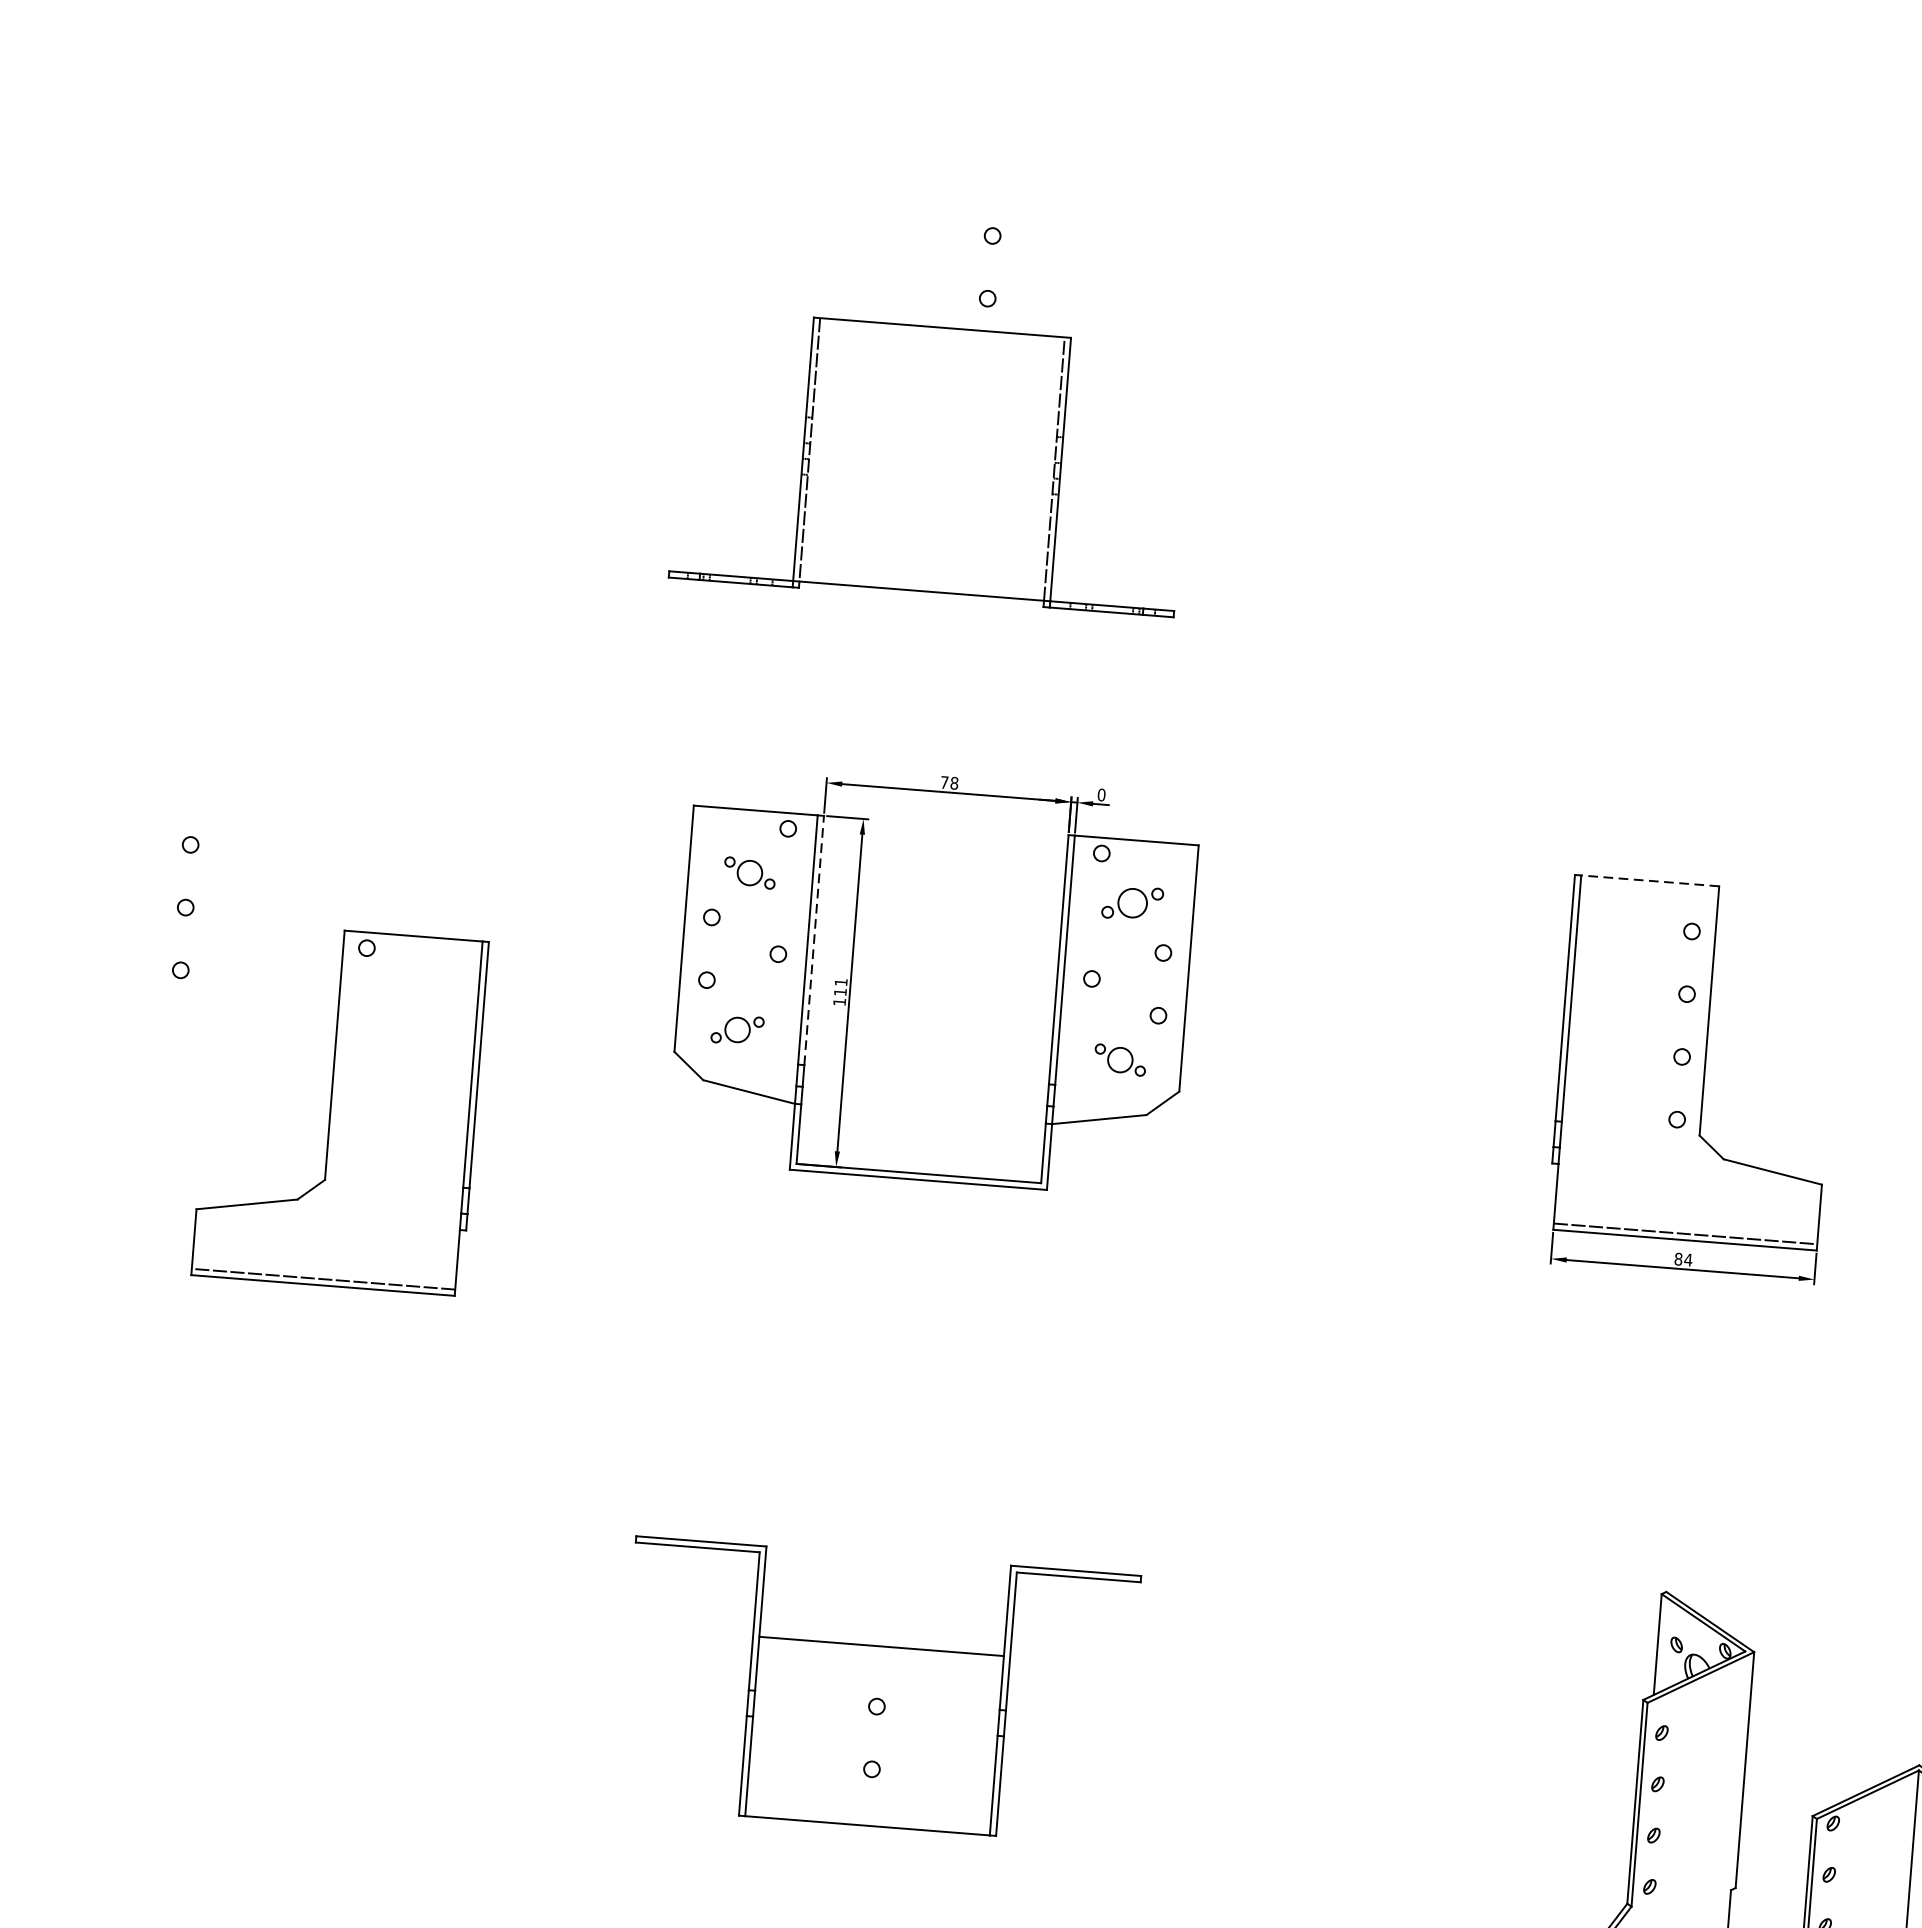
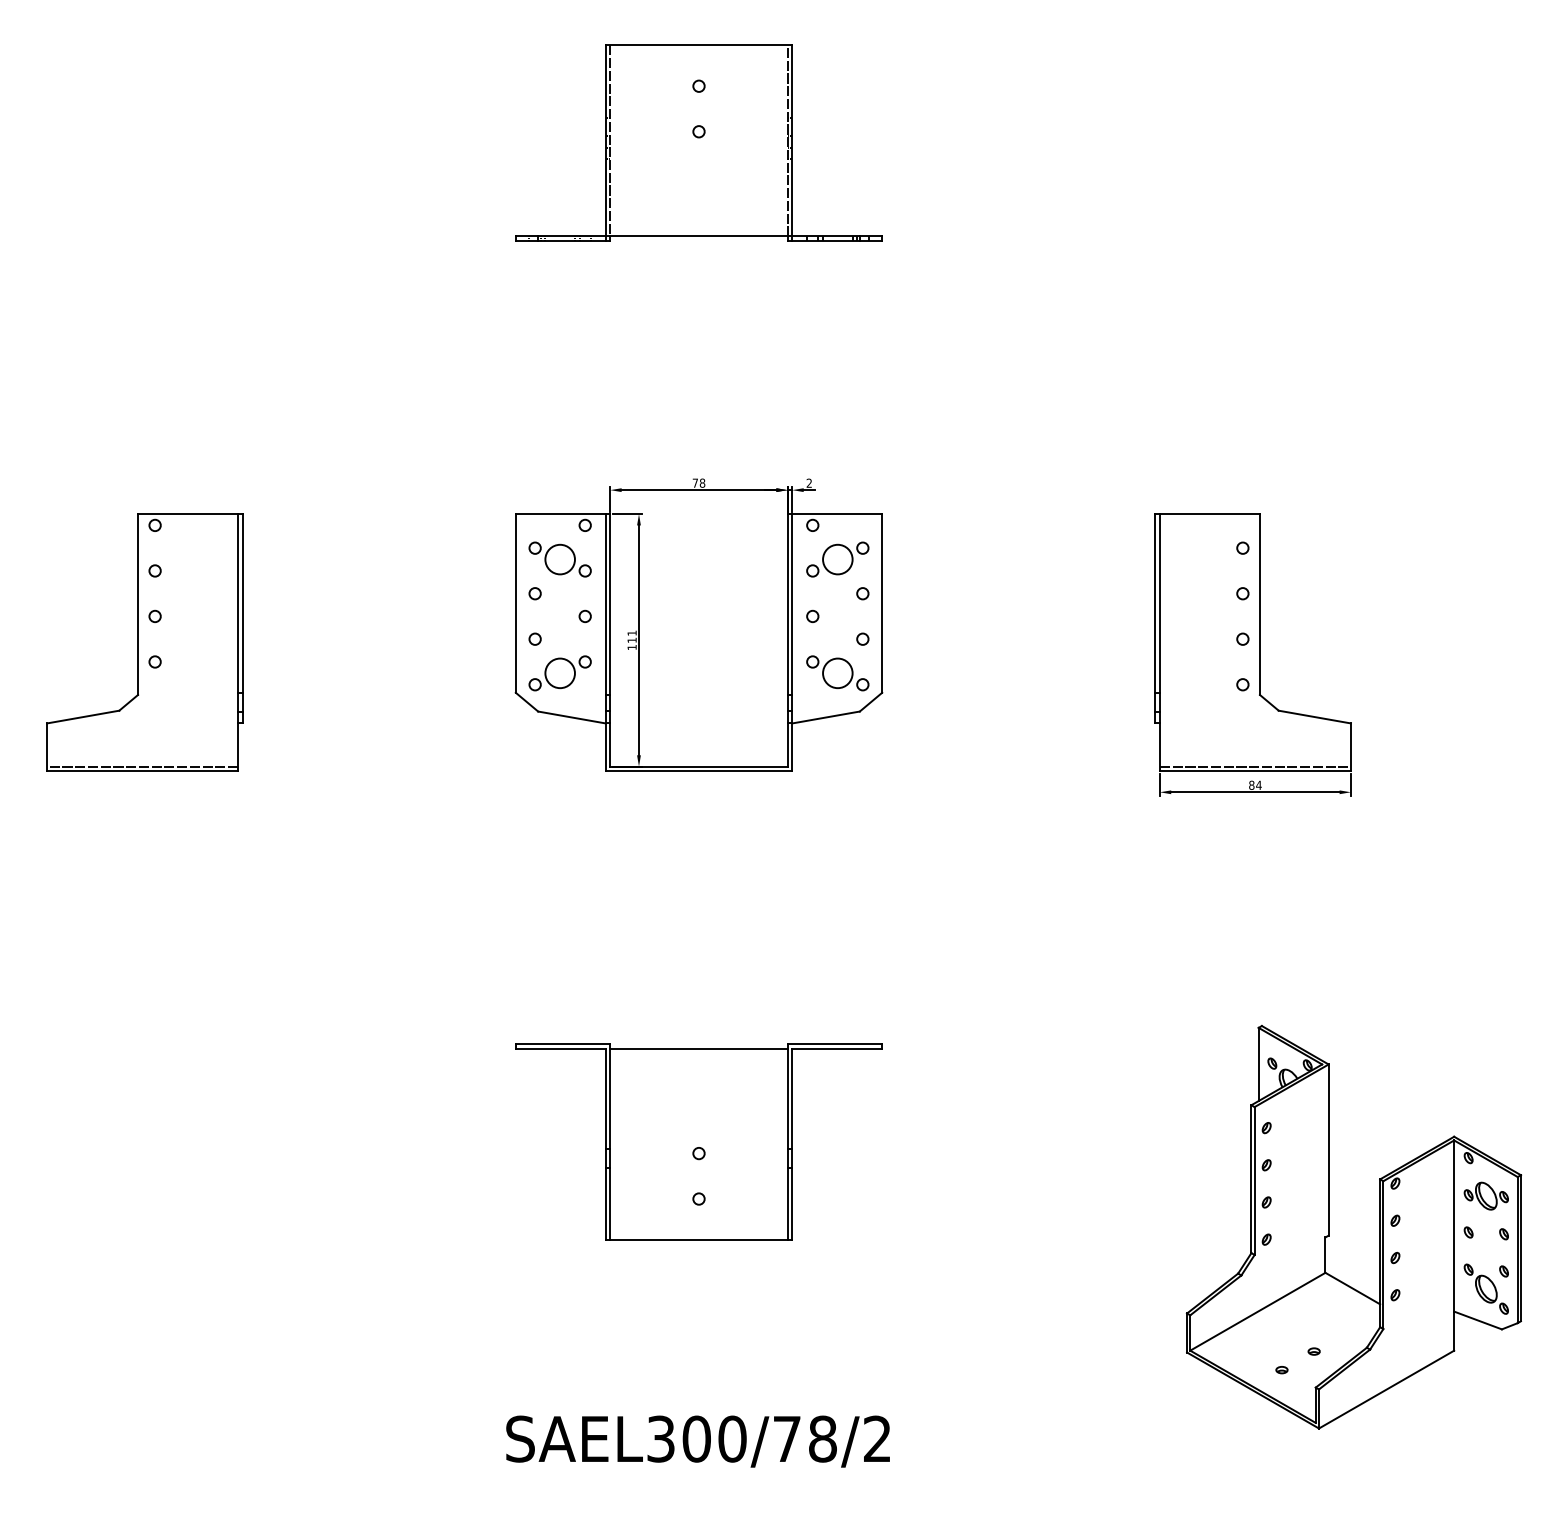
part: (931, 461) -> (698, 142), moved
text: (1101, 793) -> (809, 482), 0 -> 2
part: (749, 872) -> (559, 559), size x1.67
line: (1649, 881) -> (1209, 514), dashed -> solid
part: (1132, 903) -> (837, 559), size x1.43
line: (814, 940) -> (610, 604), dashed -> solid
part: (736, 1030) -> (559, 673), size x1.67
part: (1119, 1060) -> (837, 673), size x1.67
part: (339, 1108) -> (144, 642), moved
line: (880, 1645) -> (698, 1048), moved

